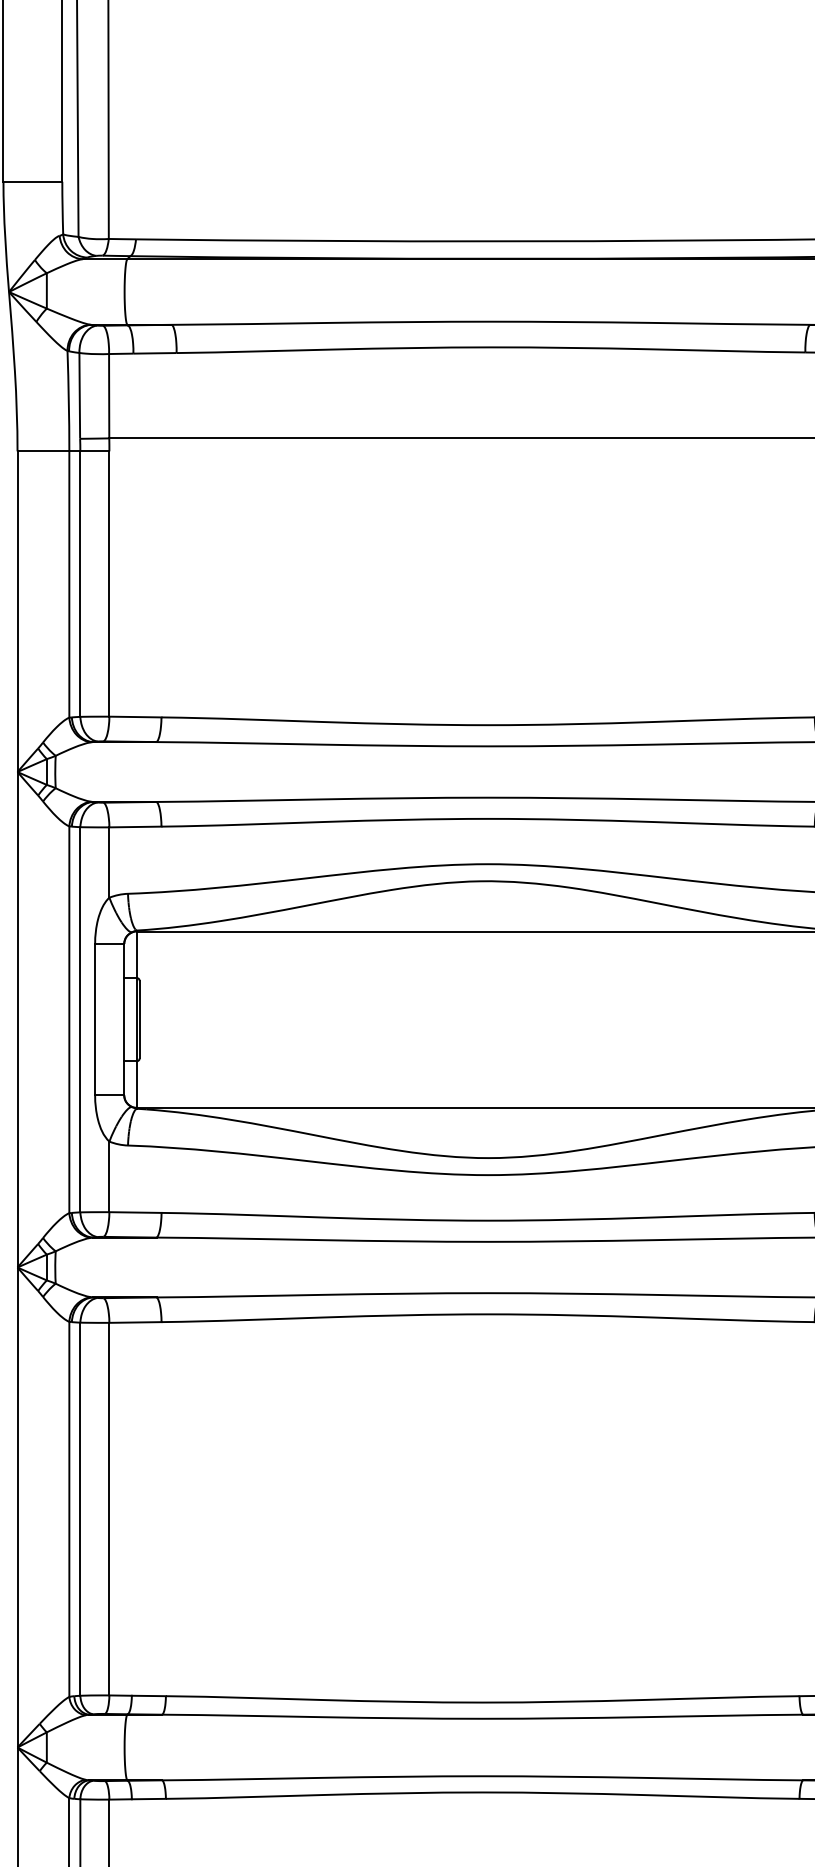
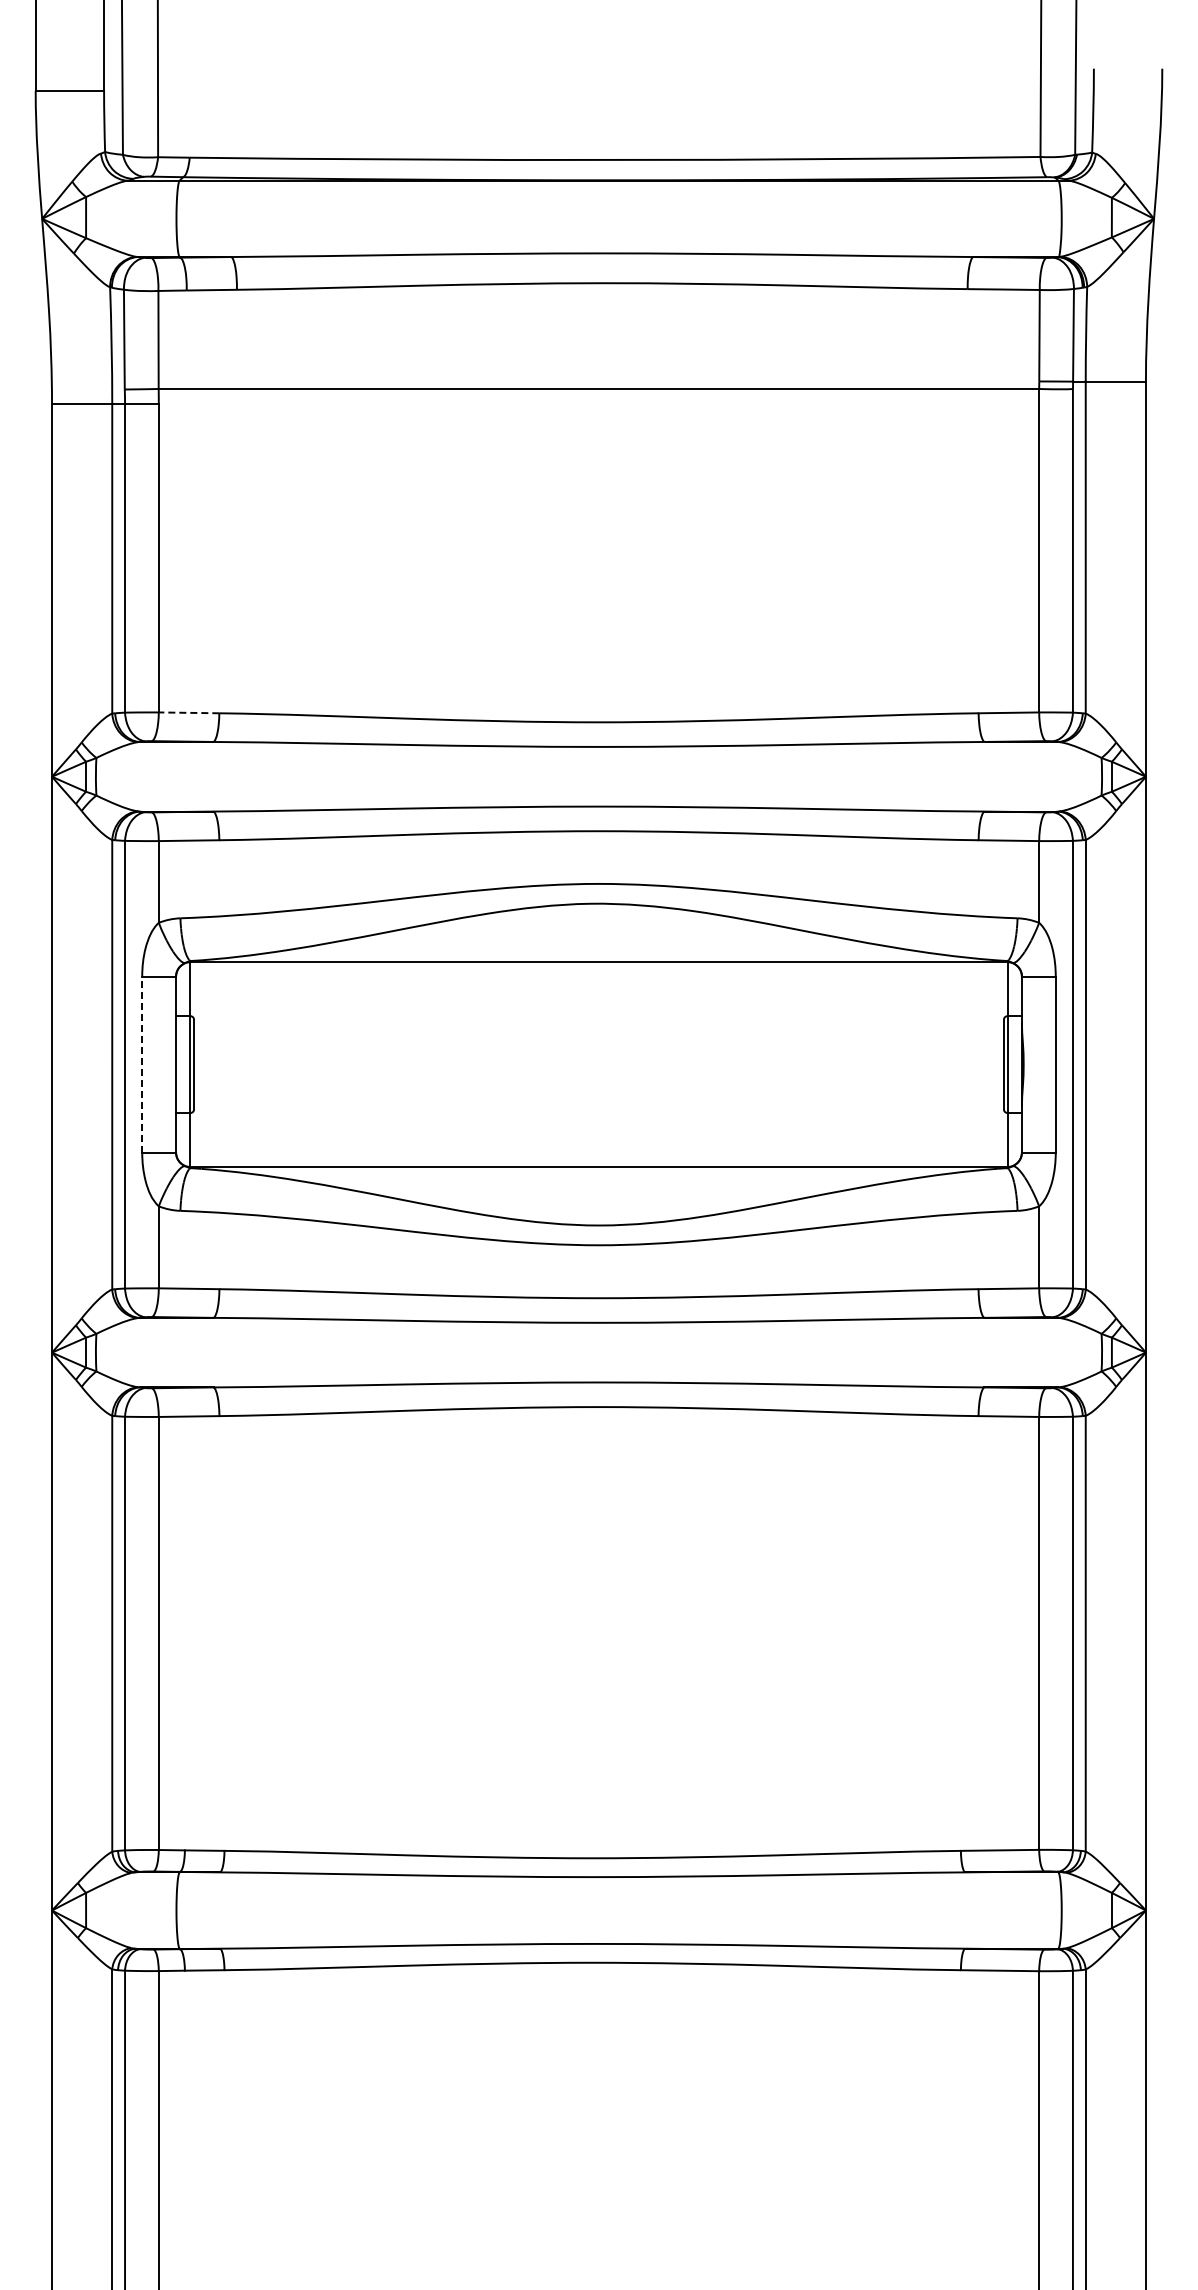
line: (134, 716) -> (188, 712), solid -> dashed
line: (95, 1019) -> (142, 1064), solid -> dashed

